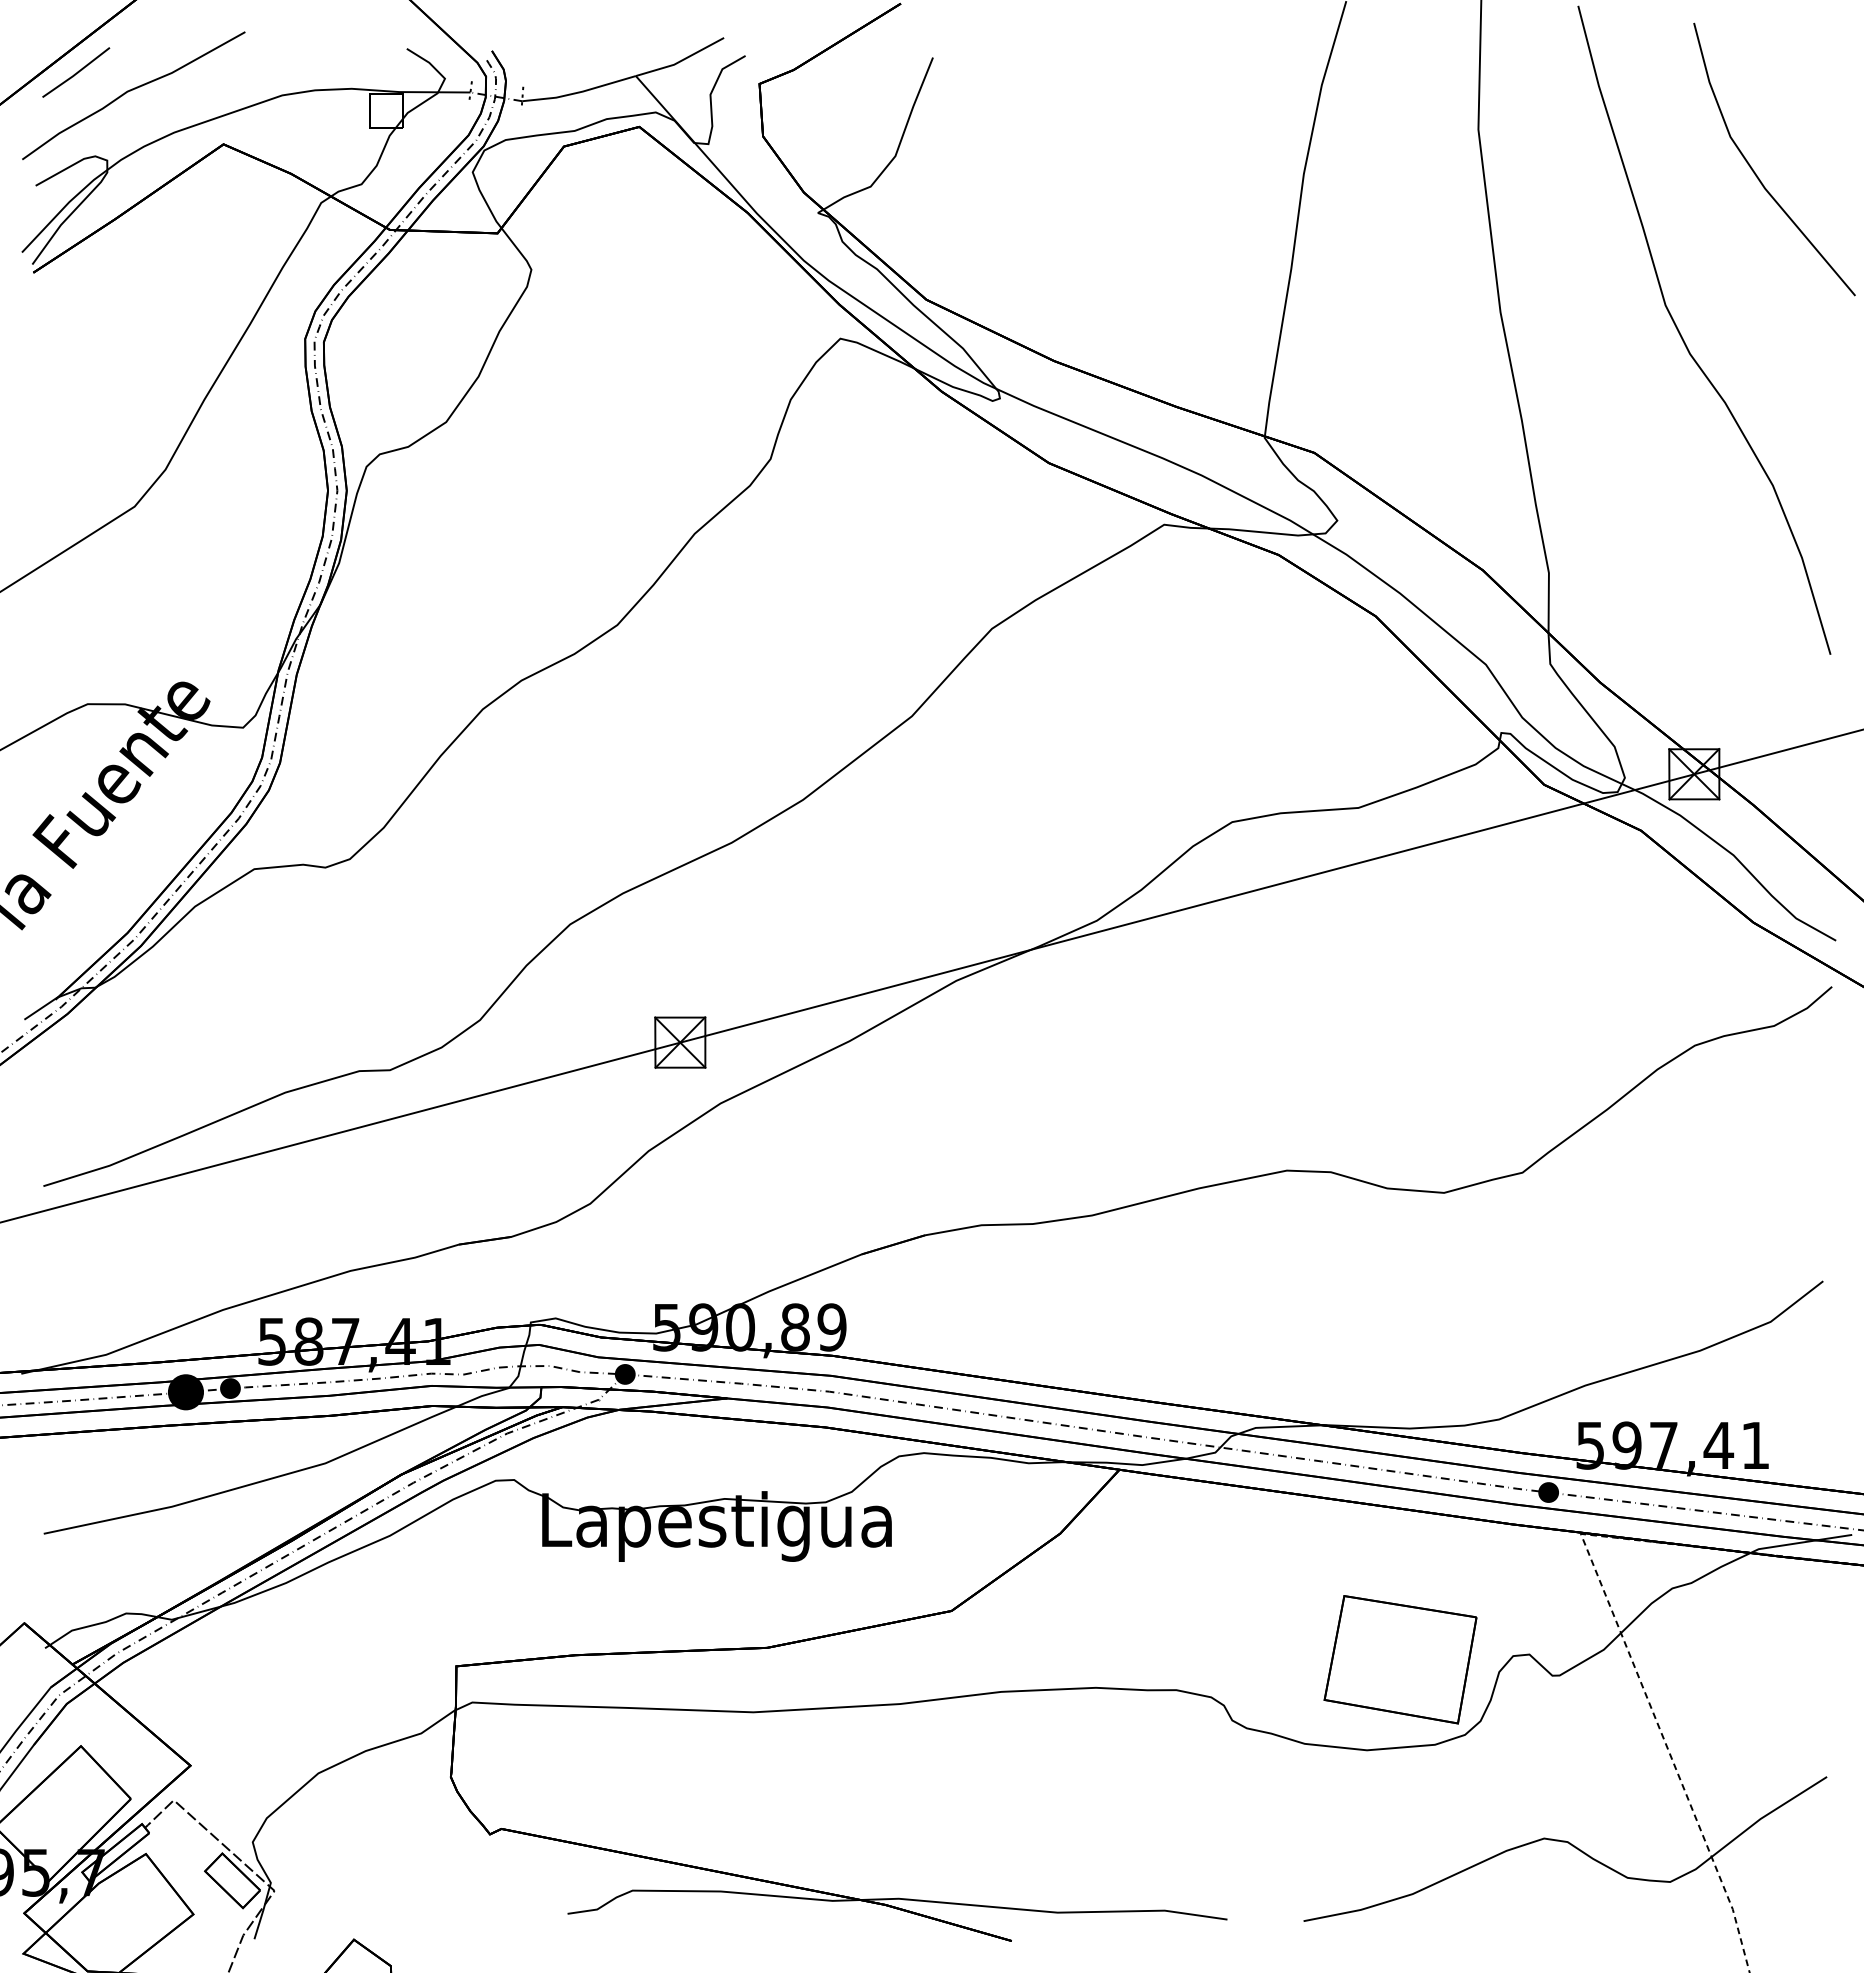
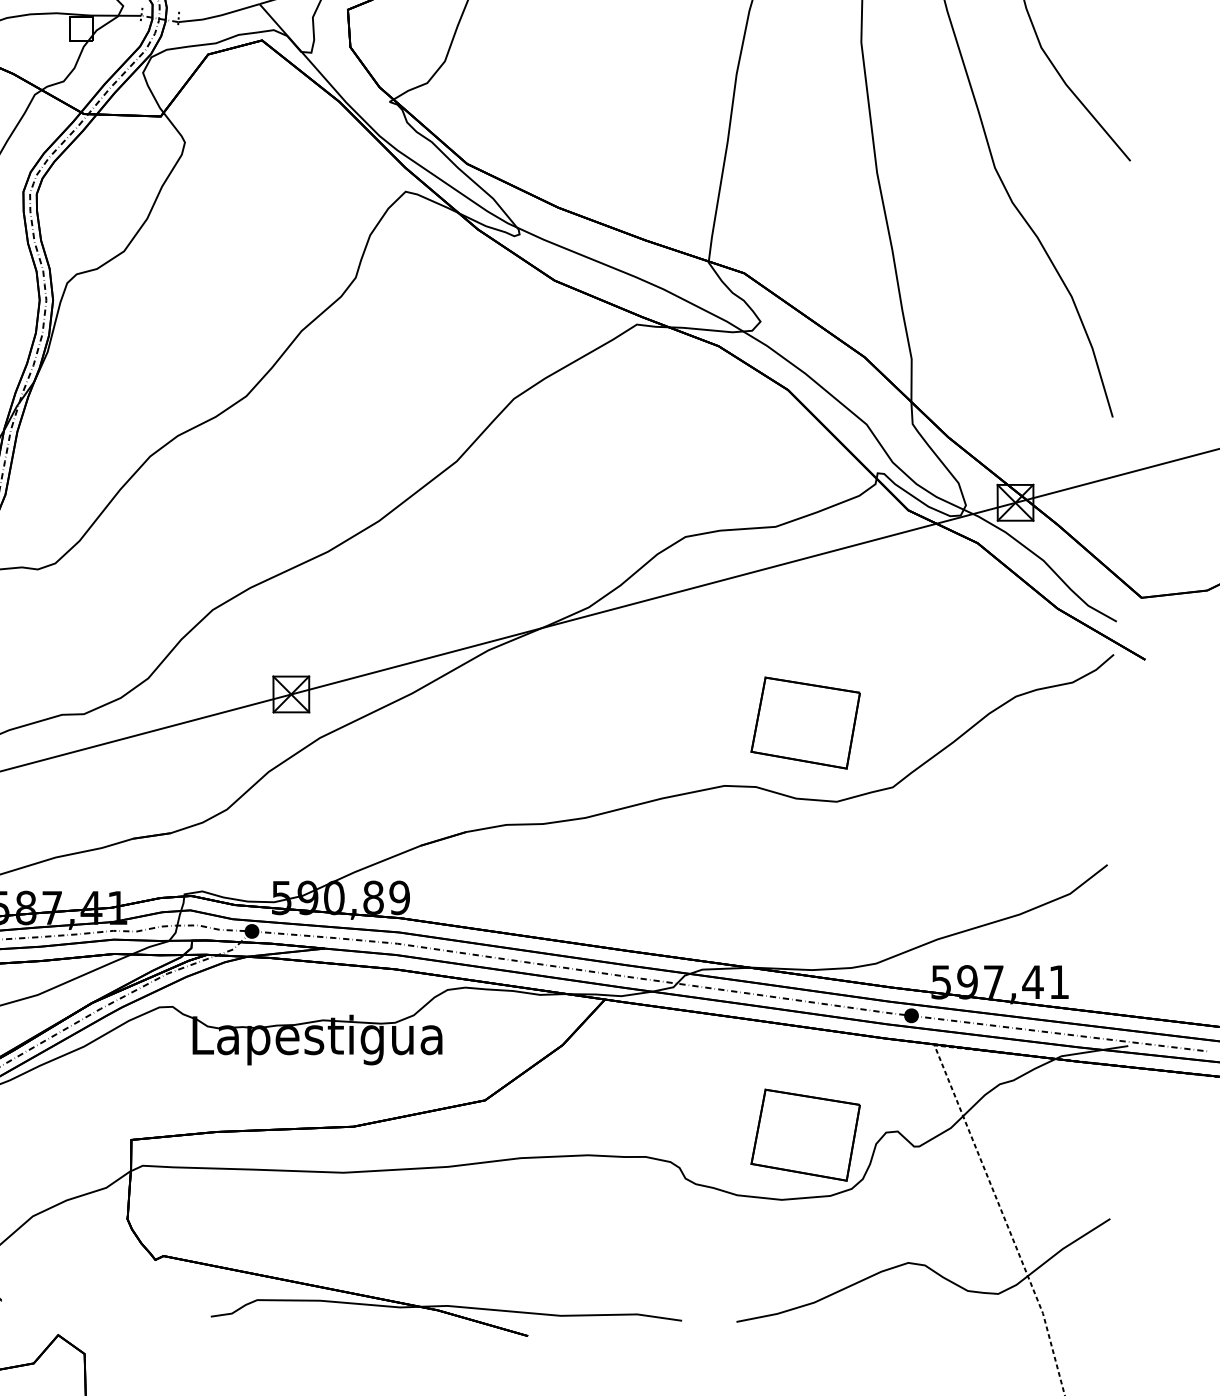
part: (1400, 1082) -> (805, 722), added

